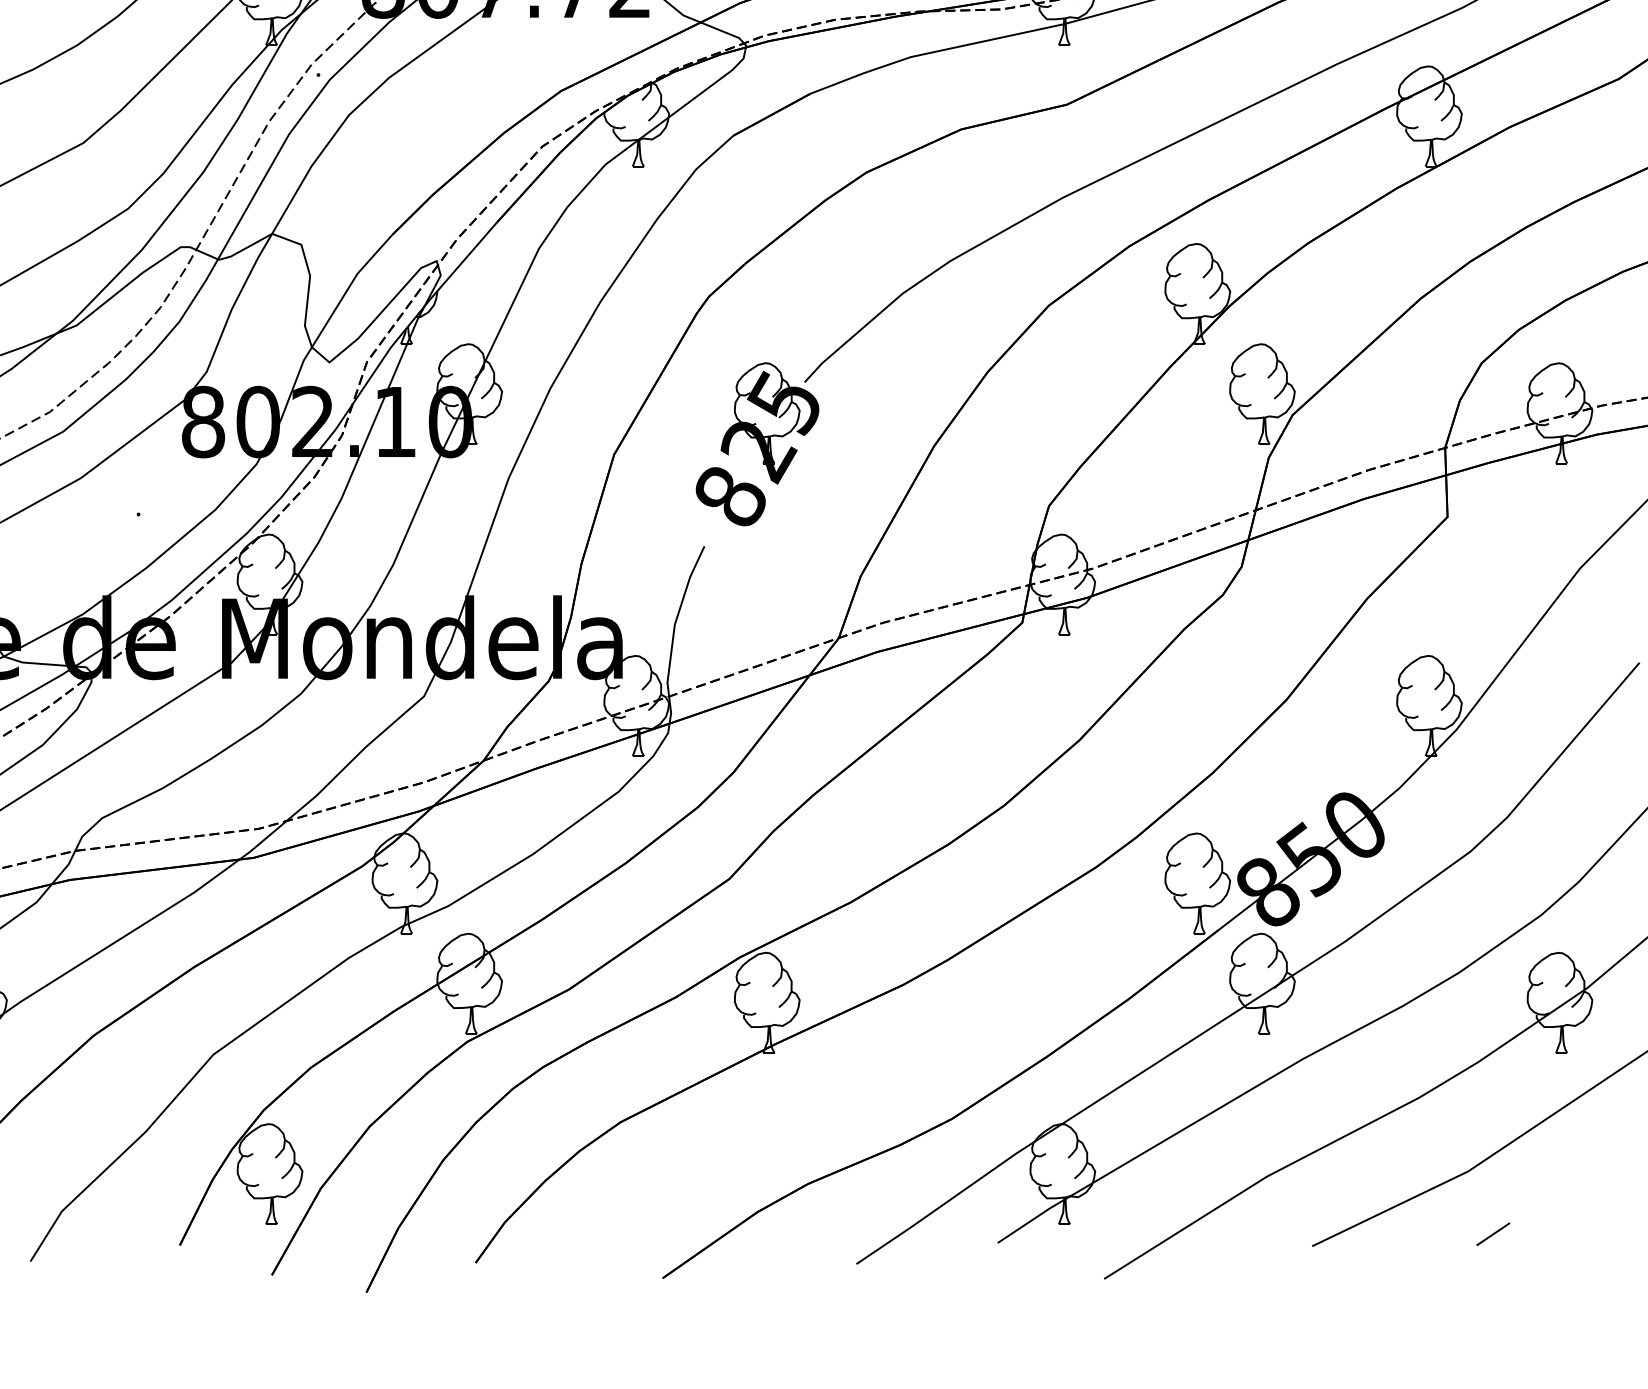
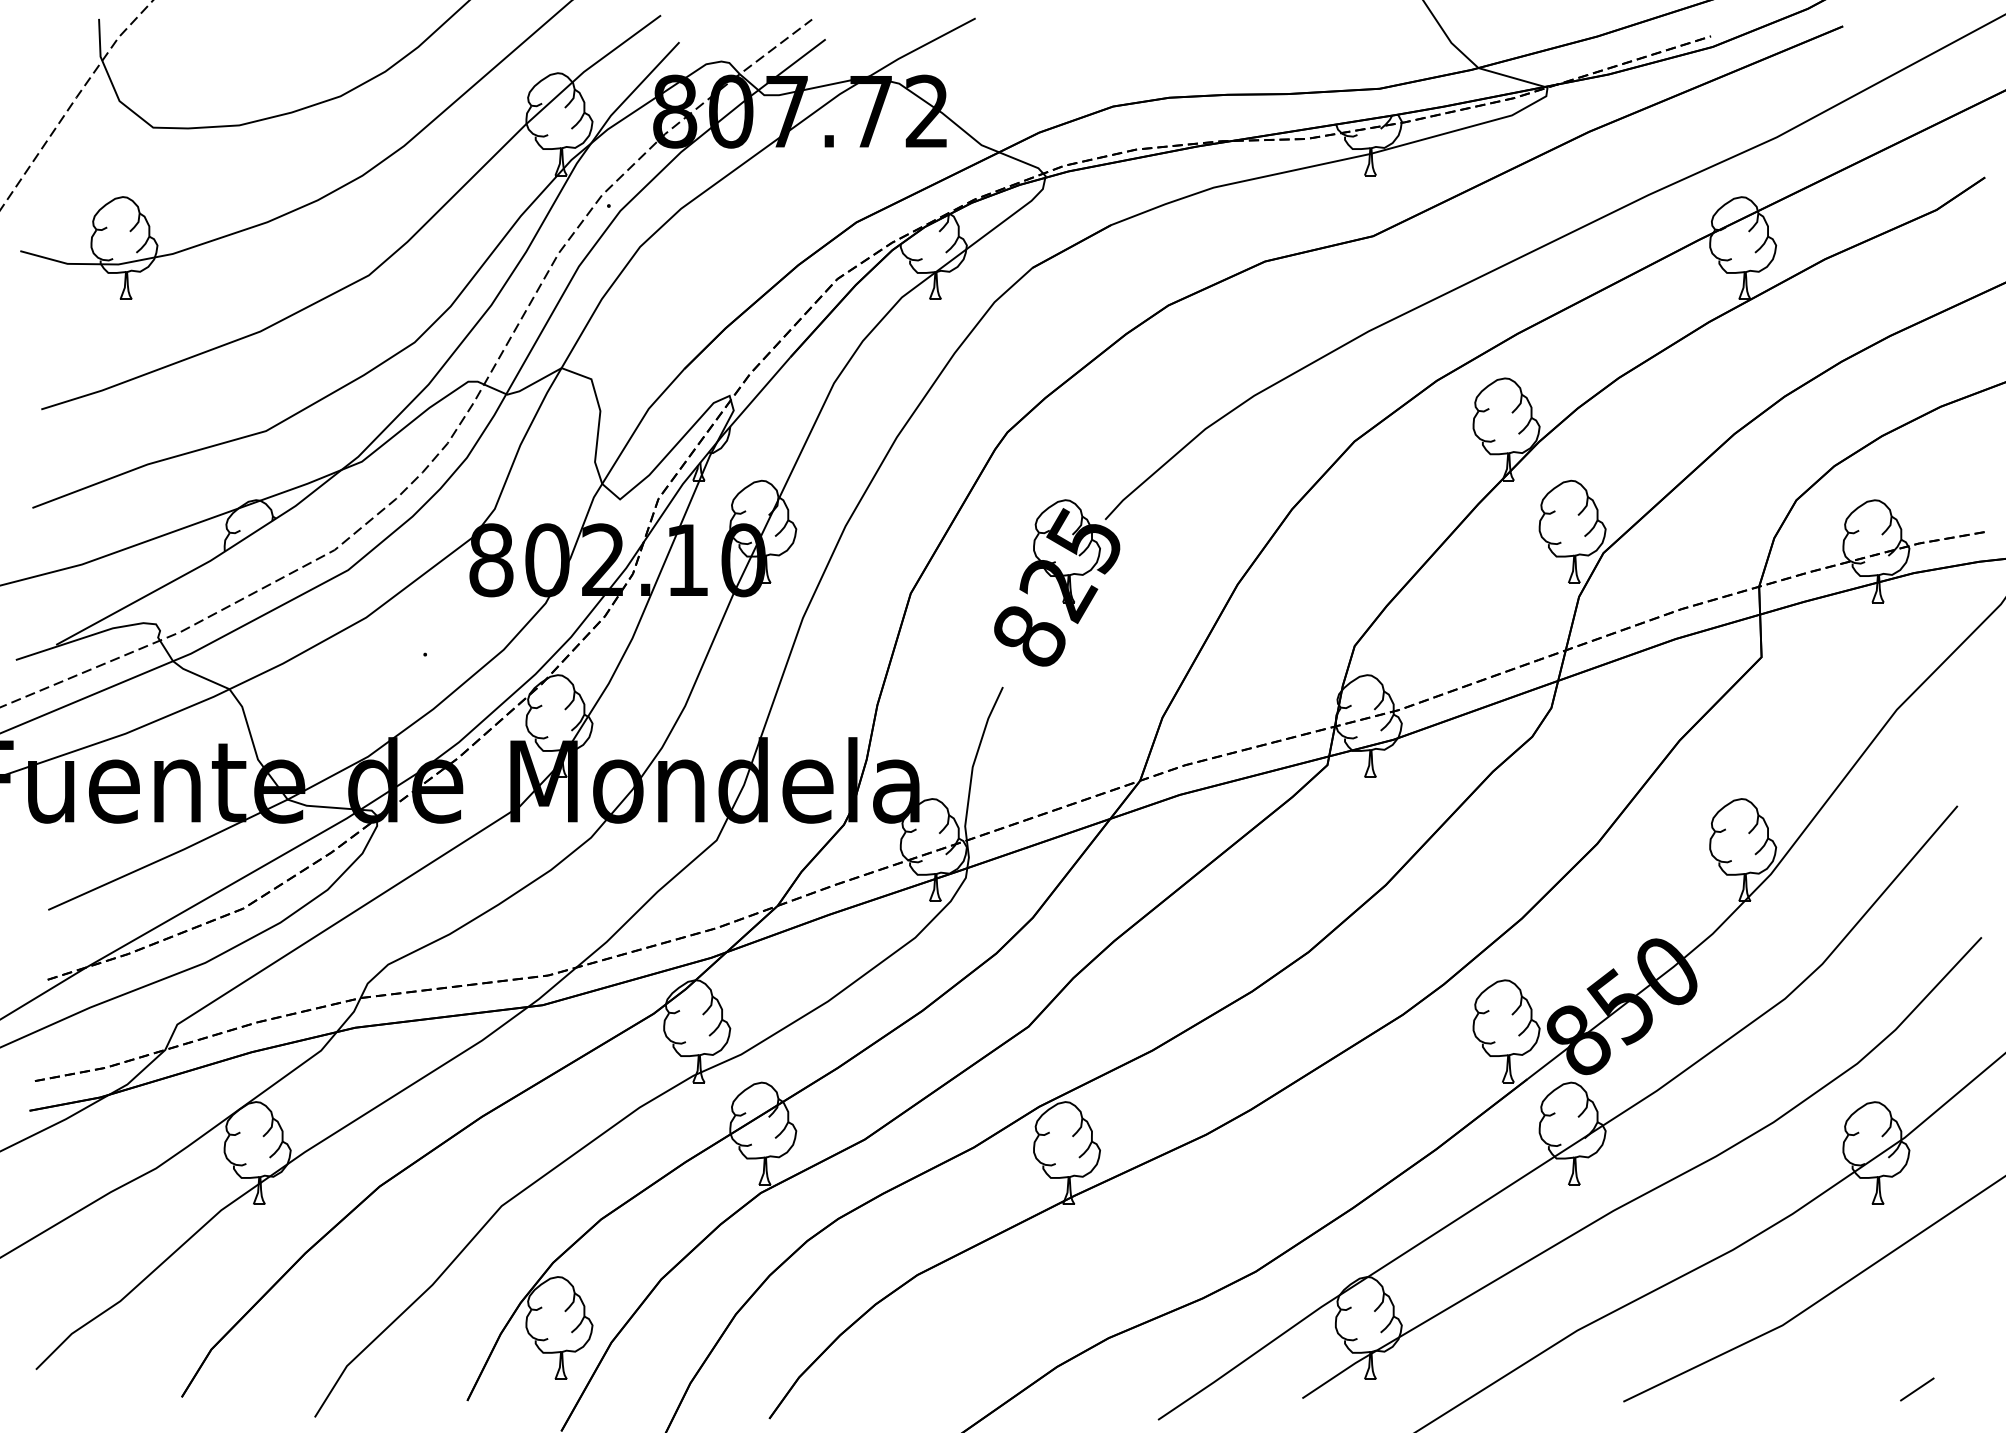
line: (1493, 1234) -> (1917, 1389), moved

